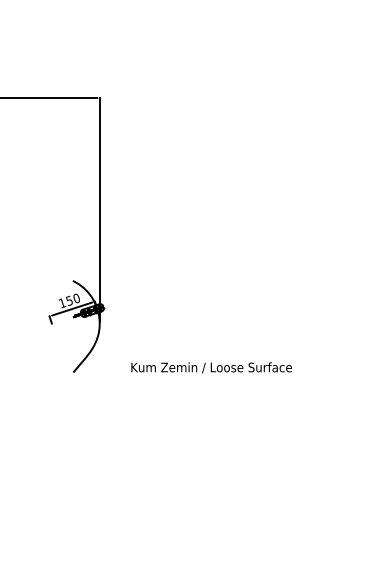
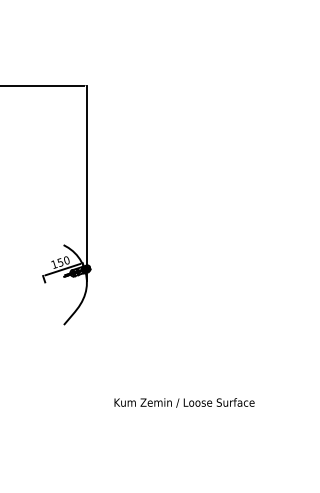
text: (211, 367) -> (184, 402), moved

